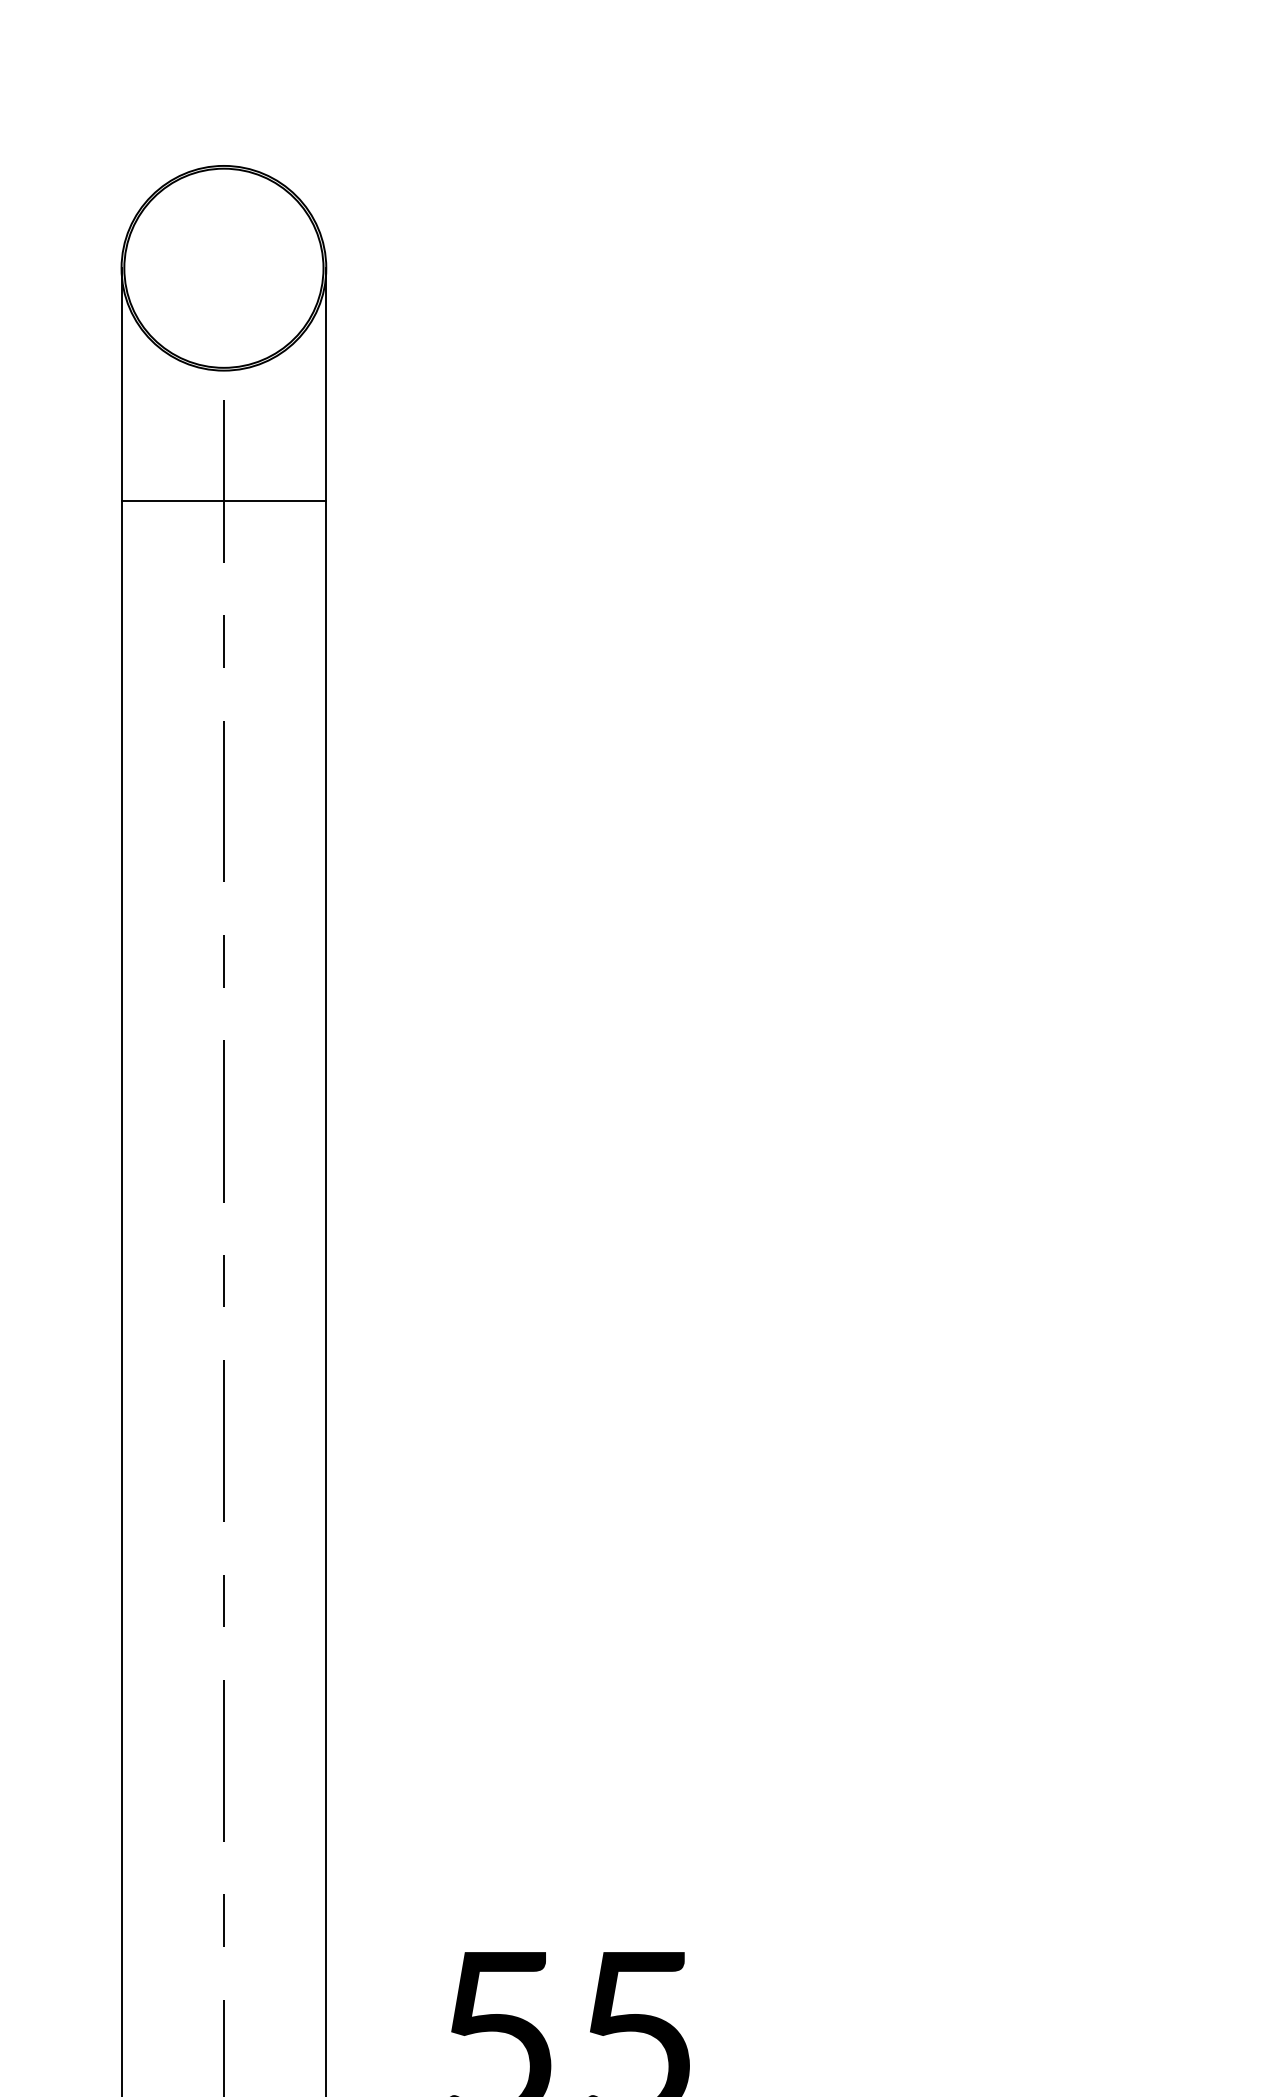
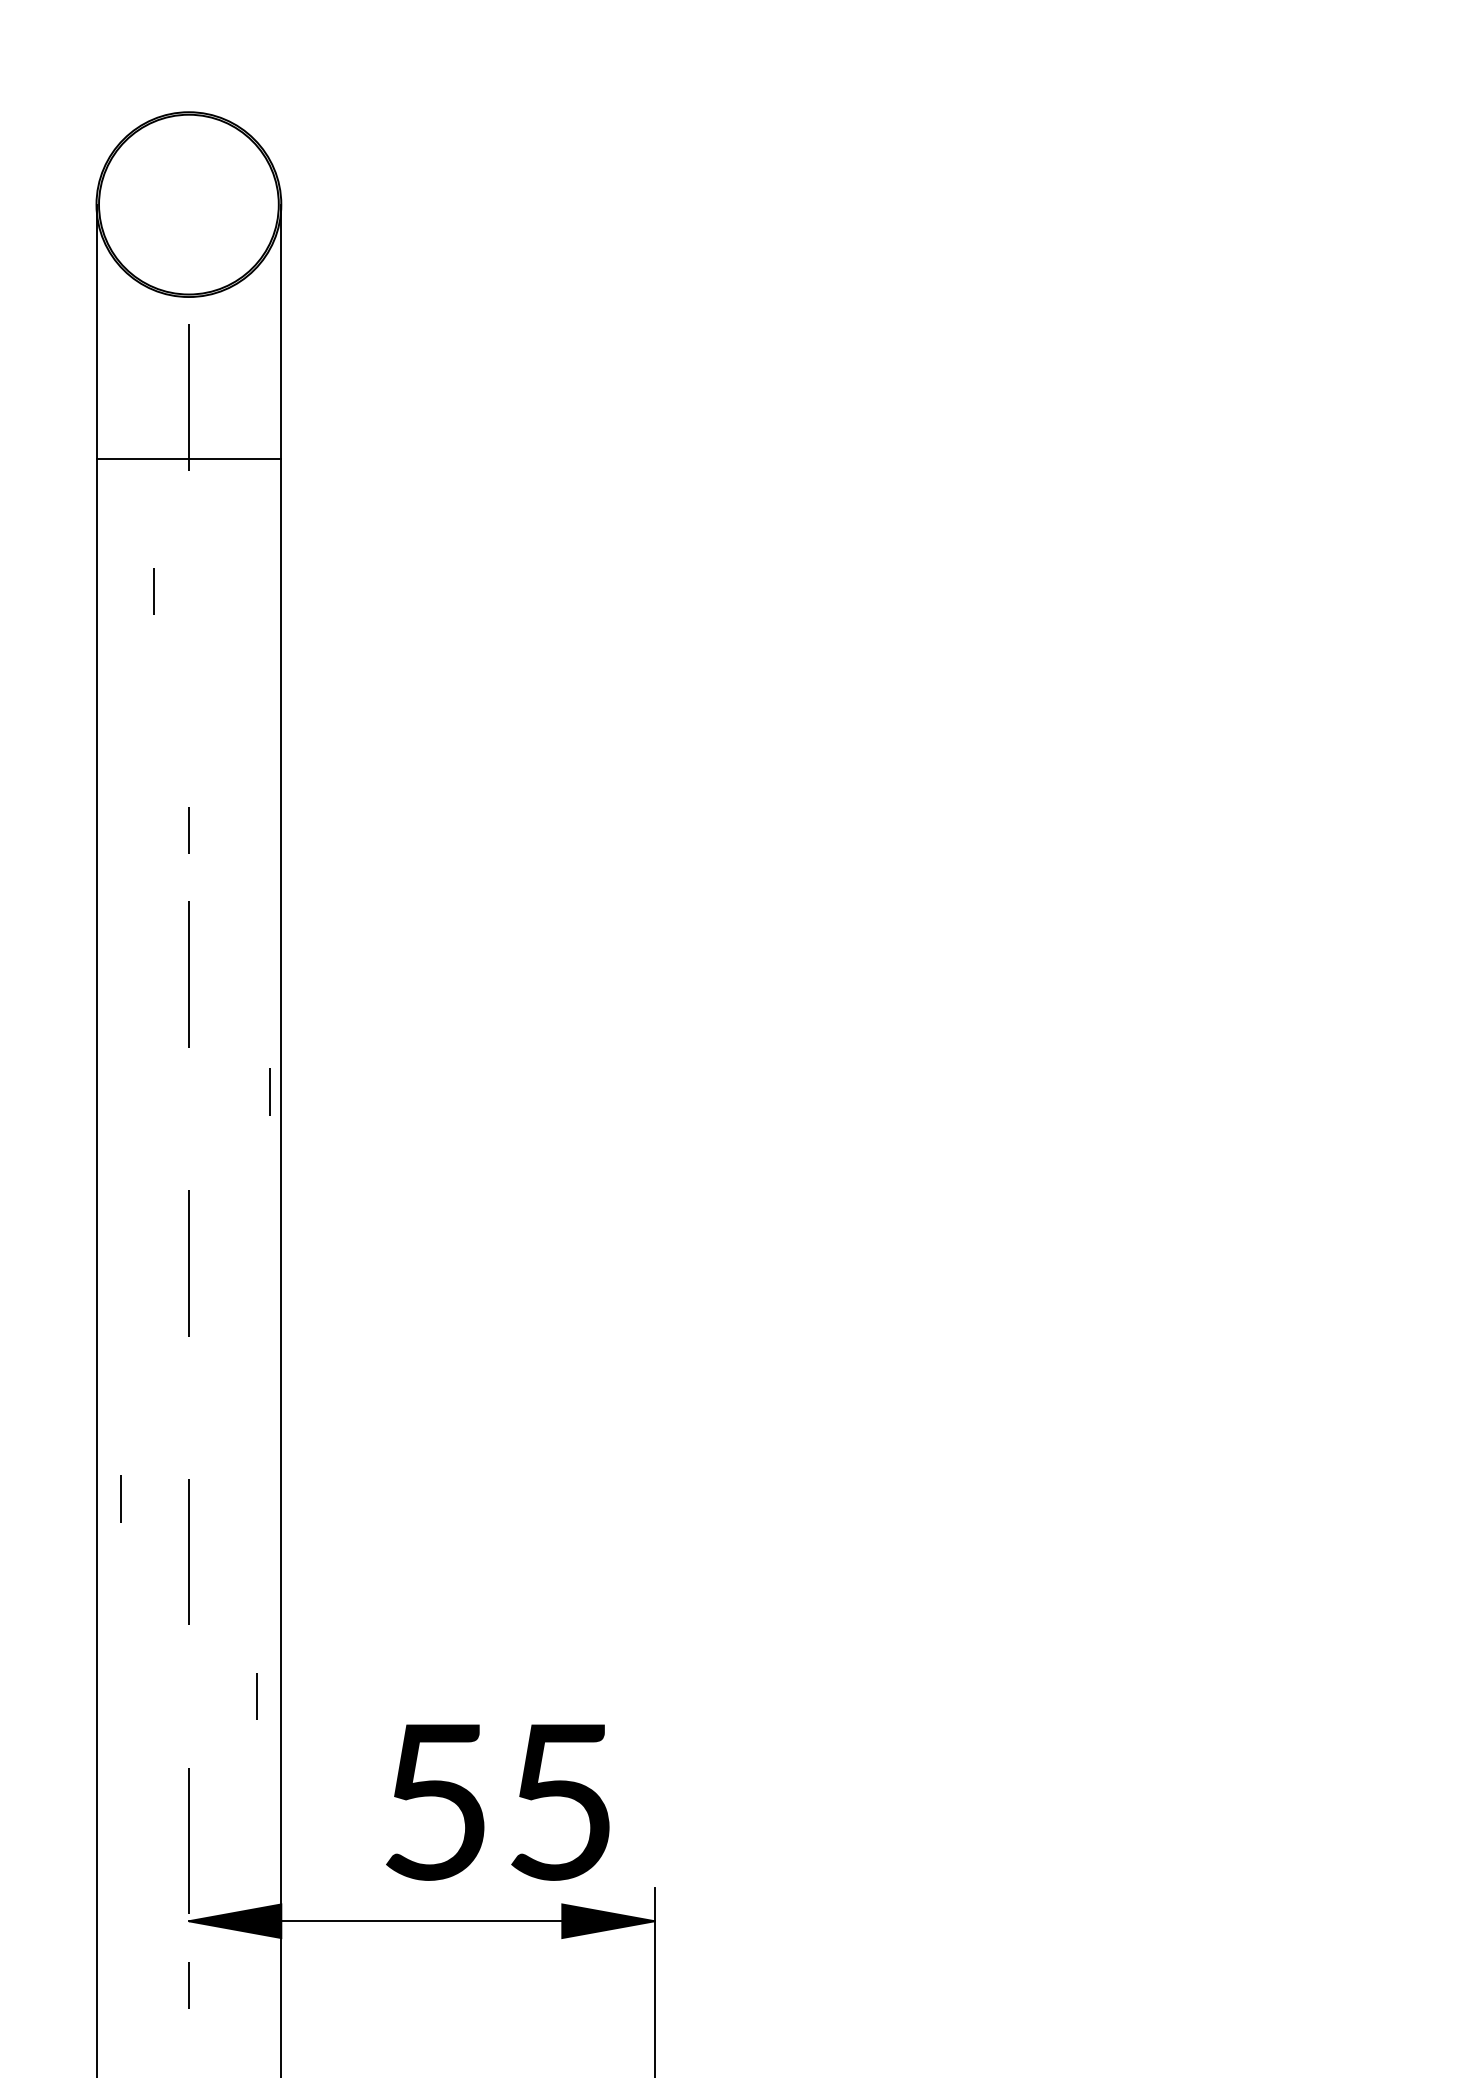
line: (223, 500) -> (188, 458), moved
line: (223, 641) -> (153, 591), moved
line: (223, 800) -> (188, 685), removed
line: (223, 1280) -> (269, 1091), moved
line: (223, 1600) -> (120, 1498), moved
line: (223, 1920) -> (256, 1696), moved

